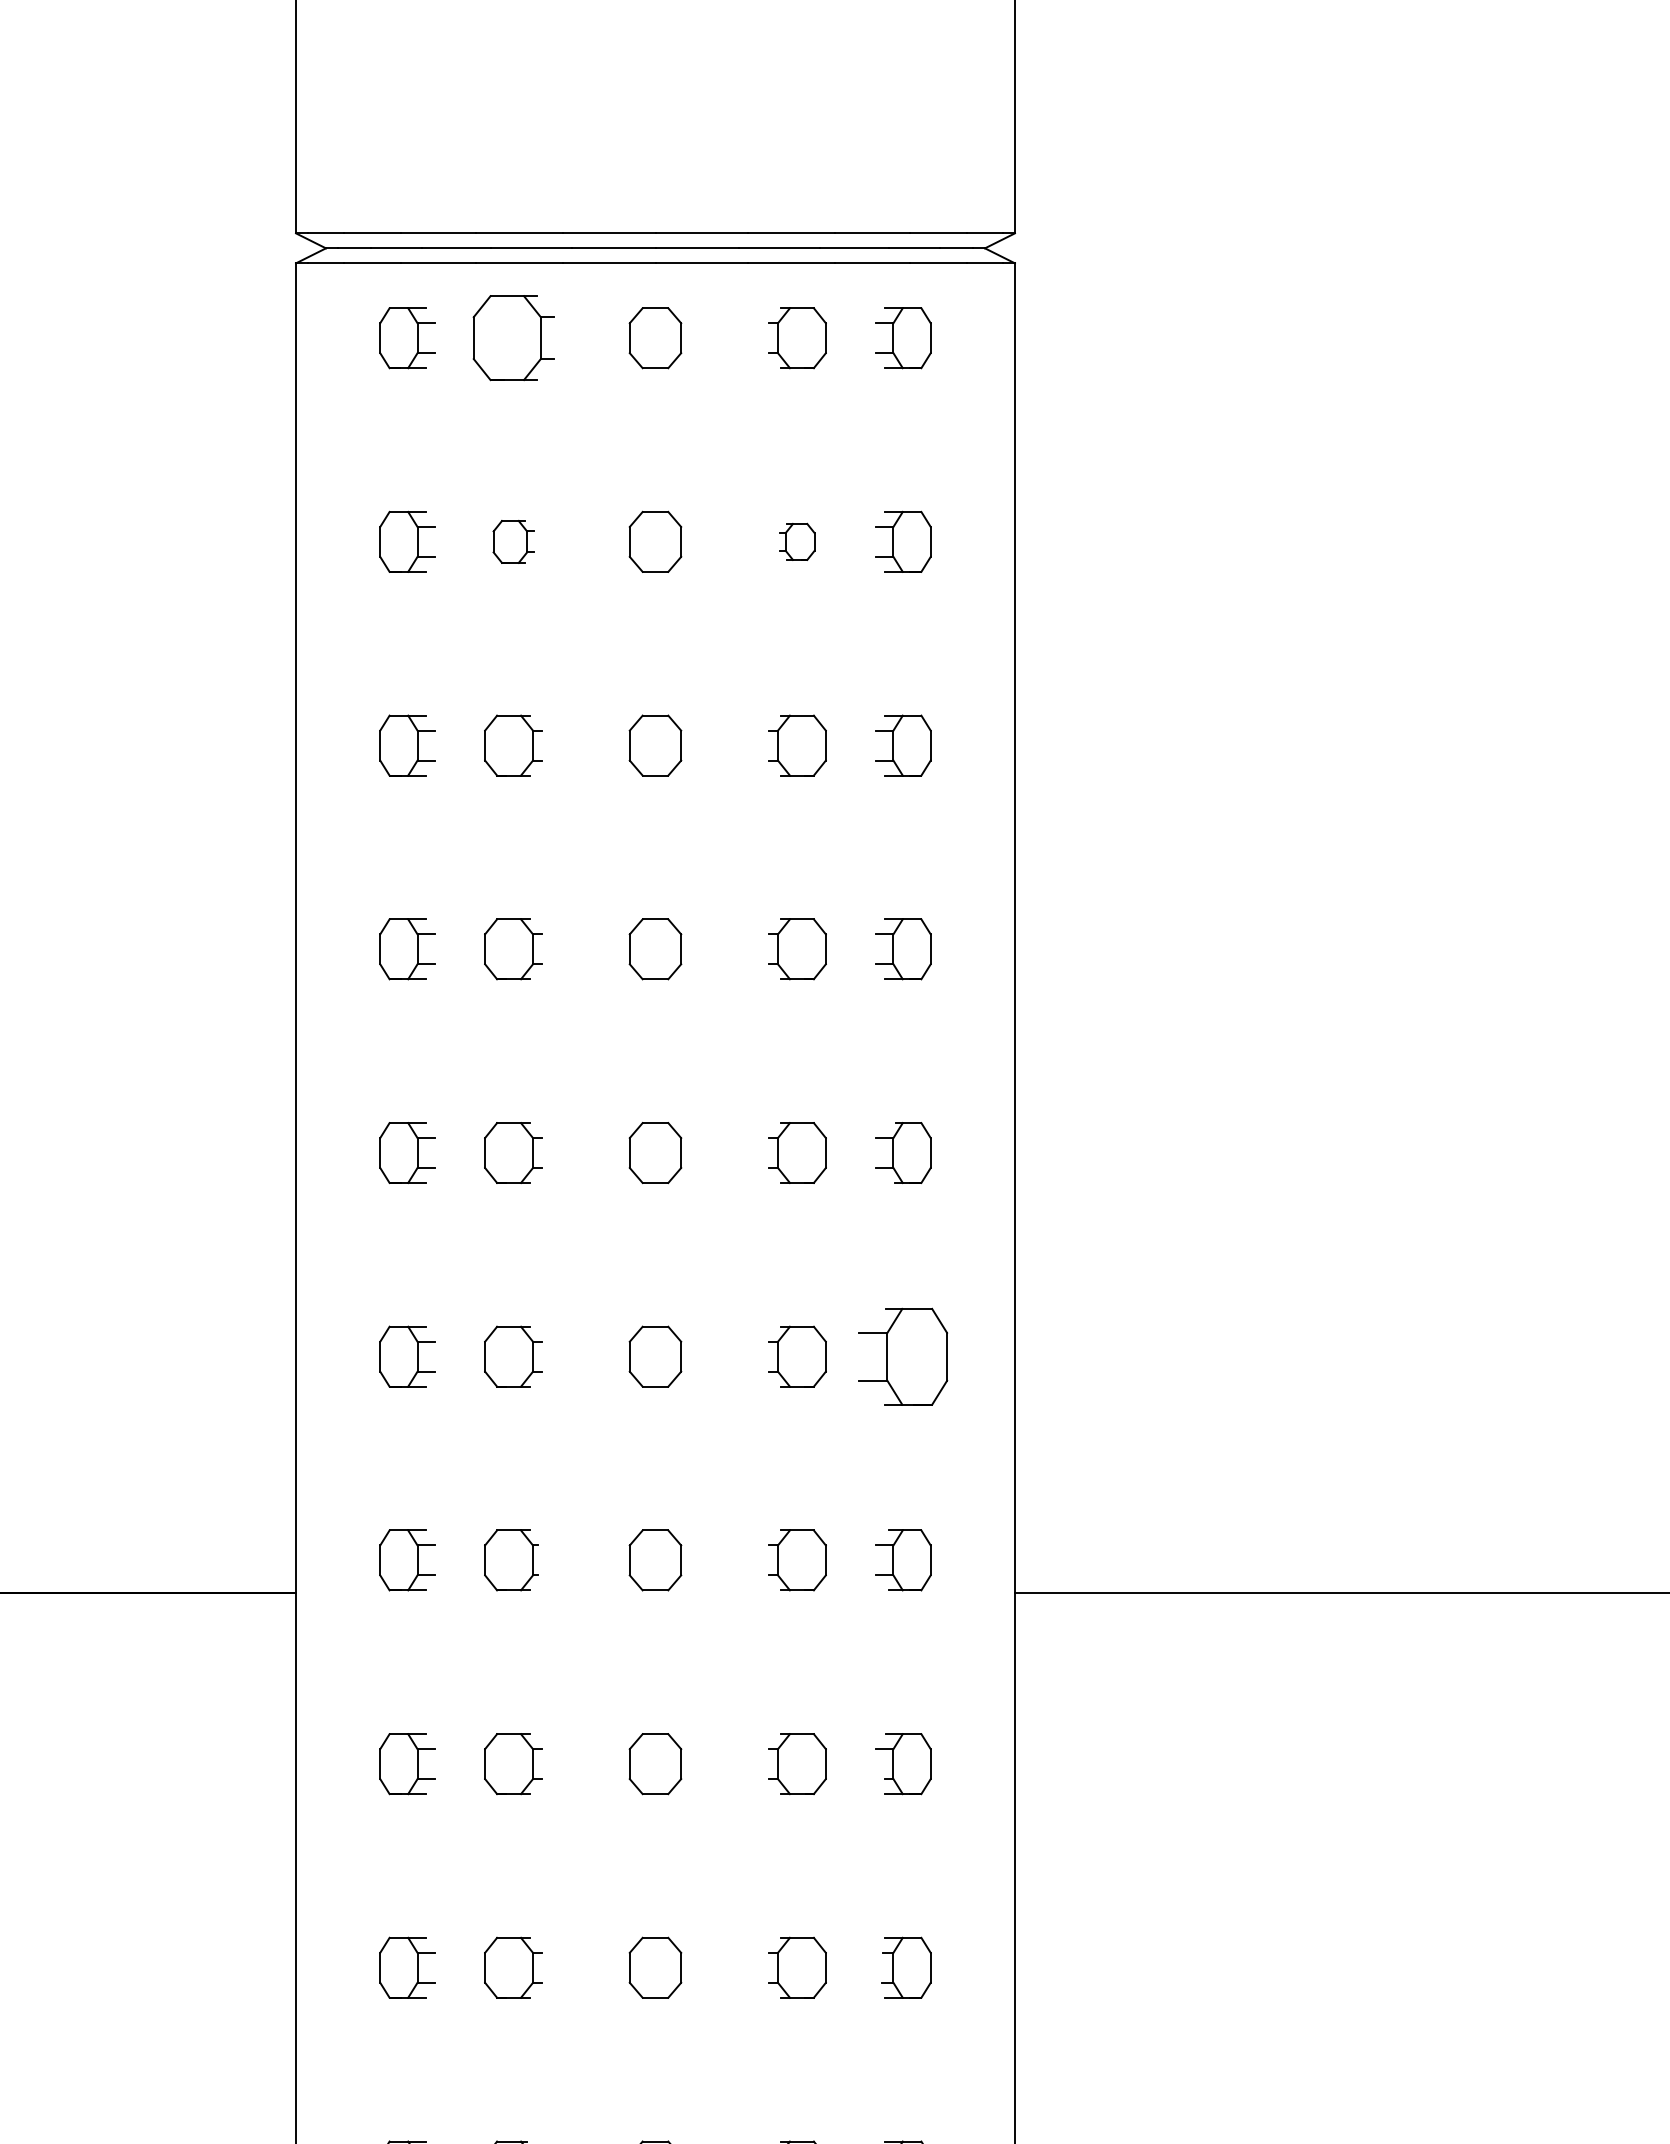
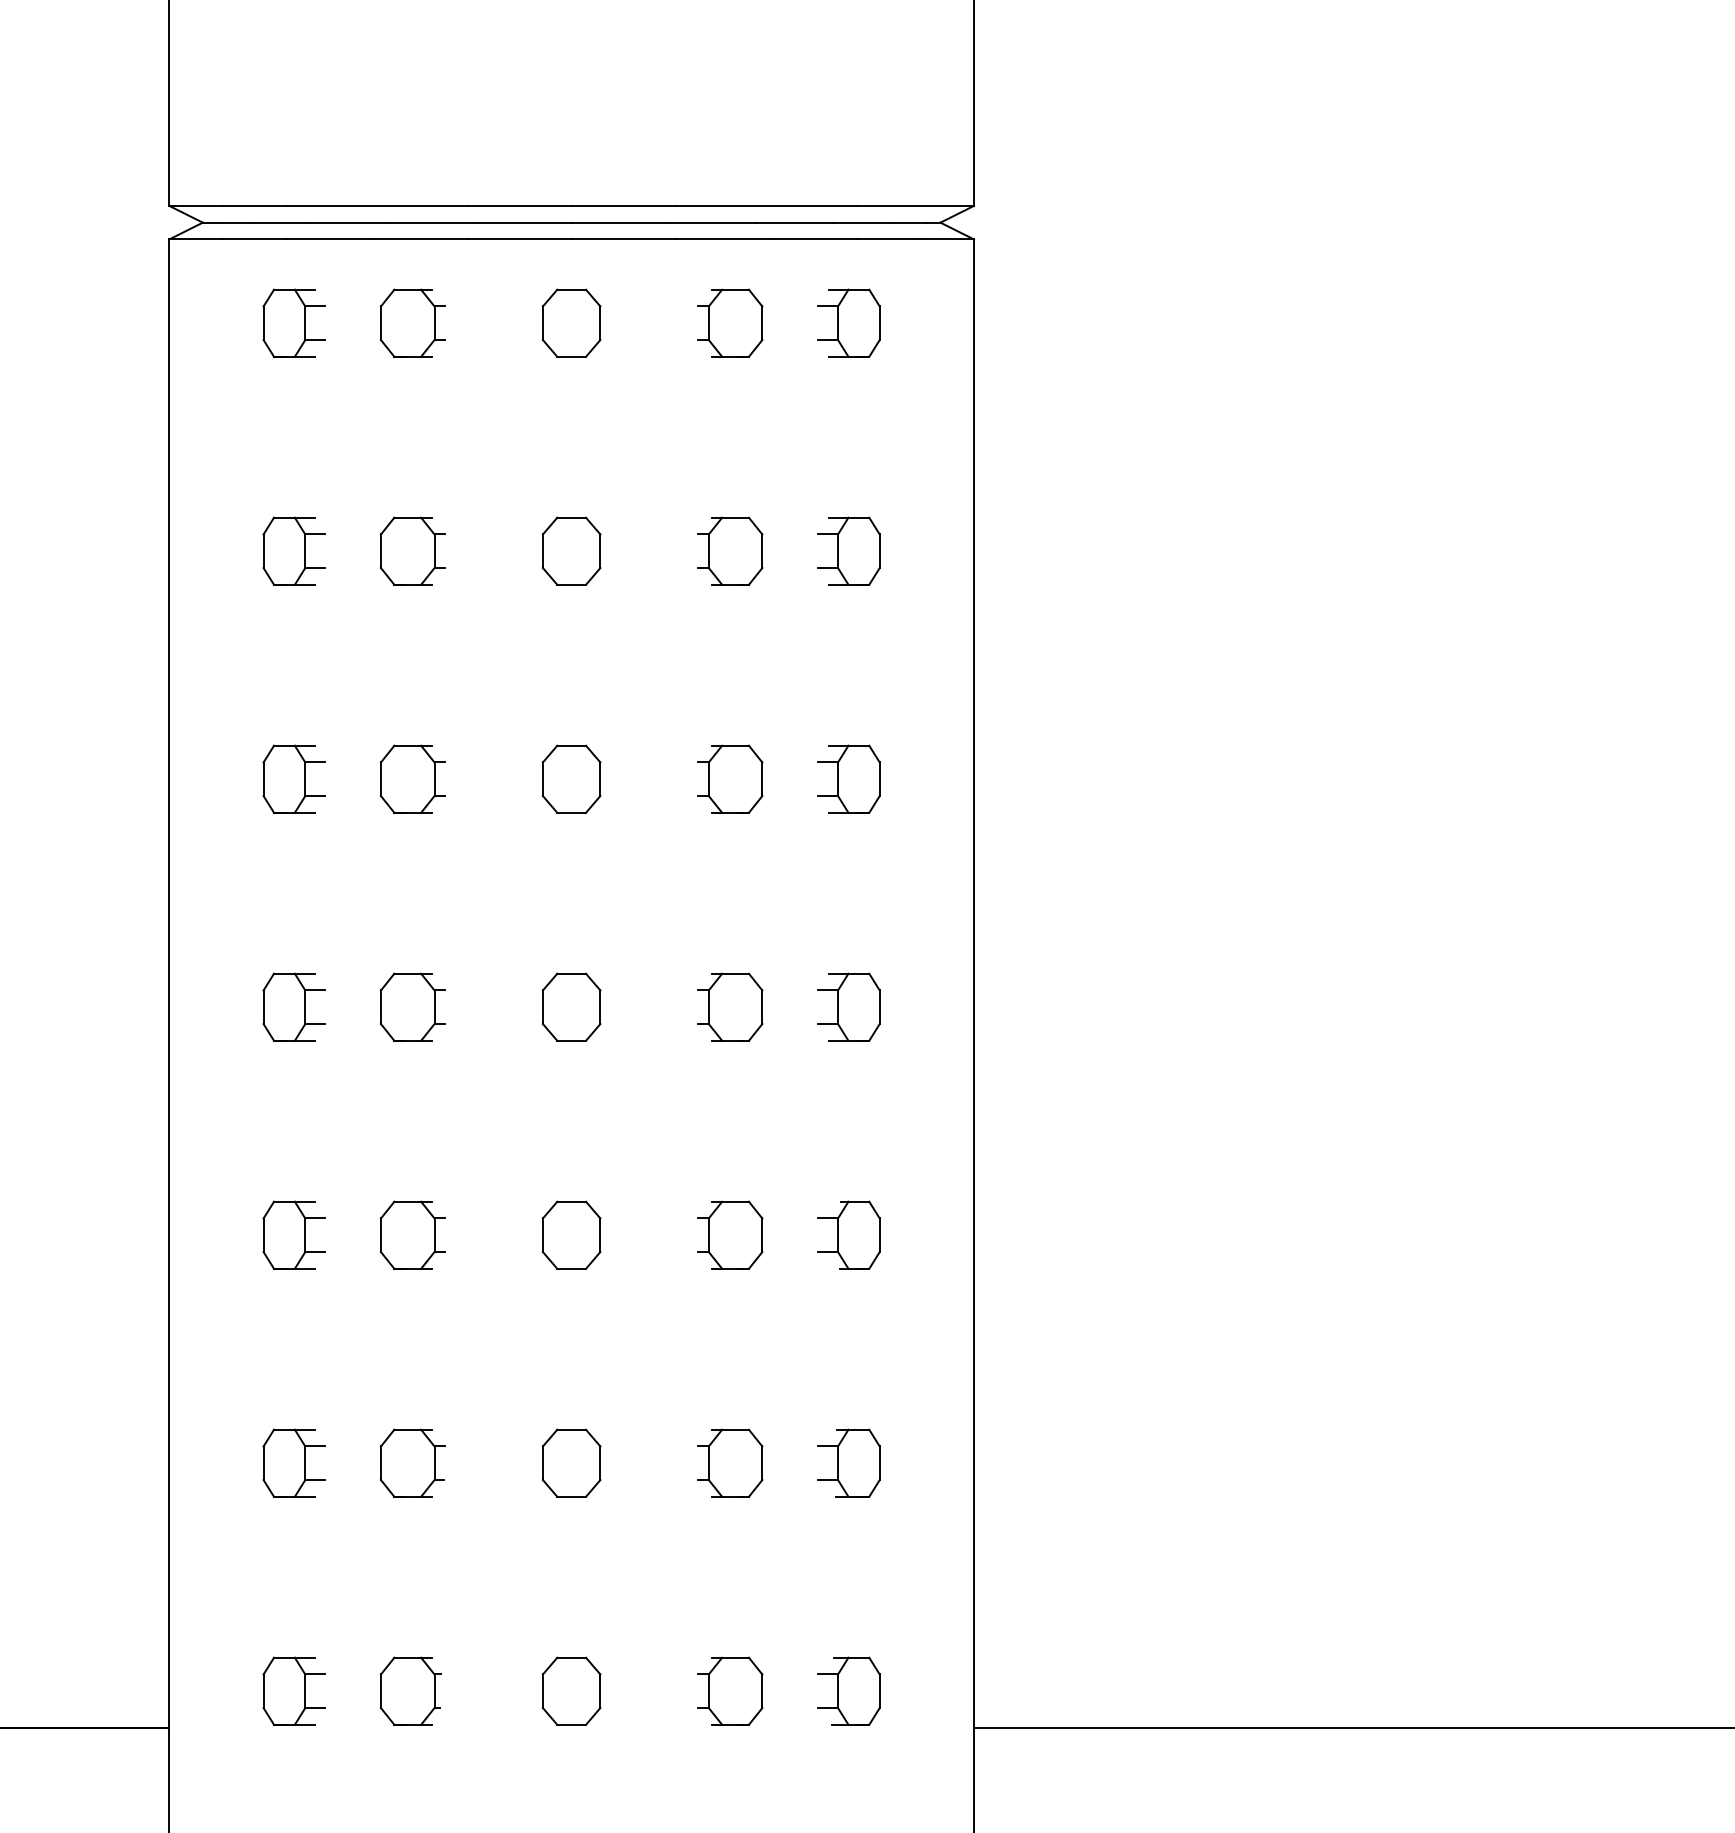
part: (513, 338) -> (412, 323), size x0.71
part: (513, 541) -> (412, 550), size x1.43
part: (797, 541) -> (730, 550), size x1.67
part: (903, 1356) -> (849, 1463), size x0.62

